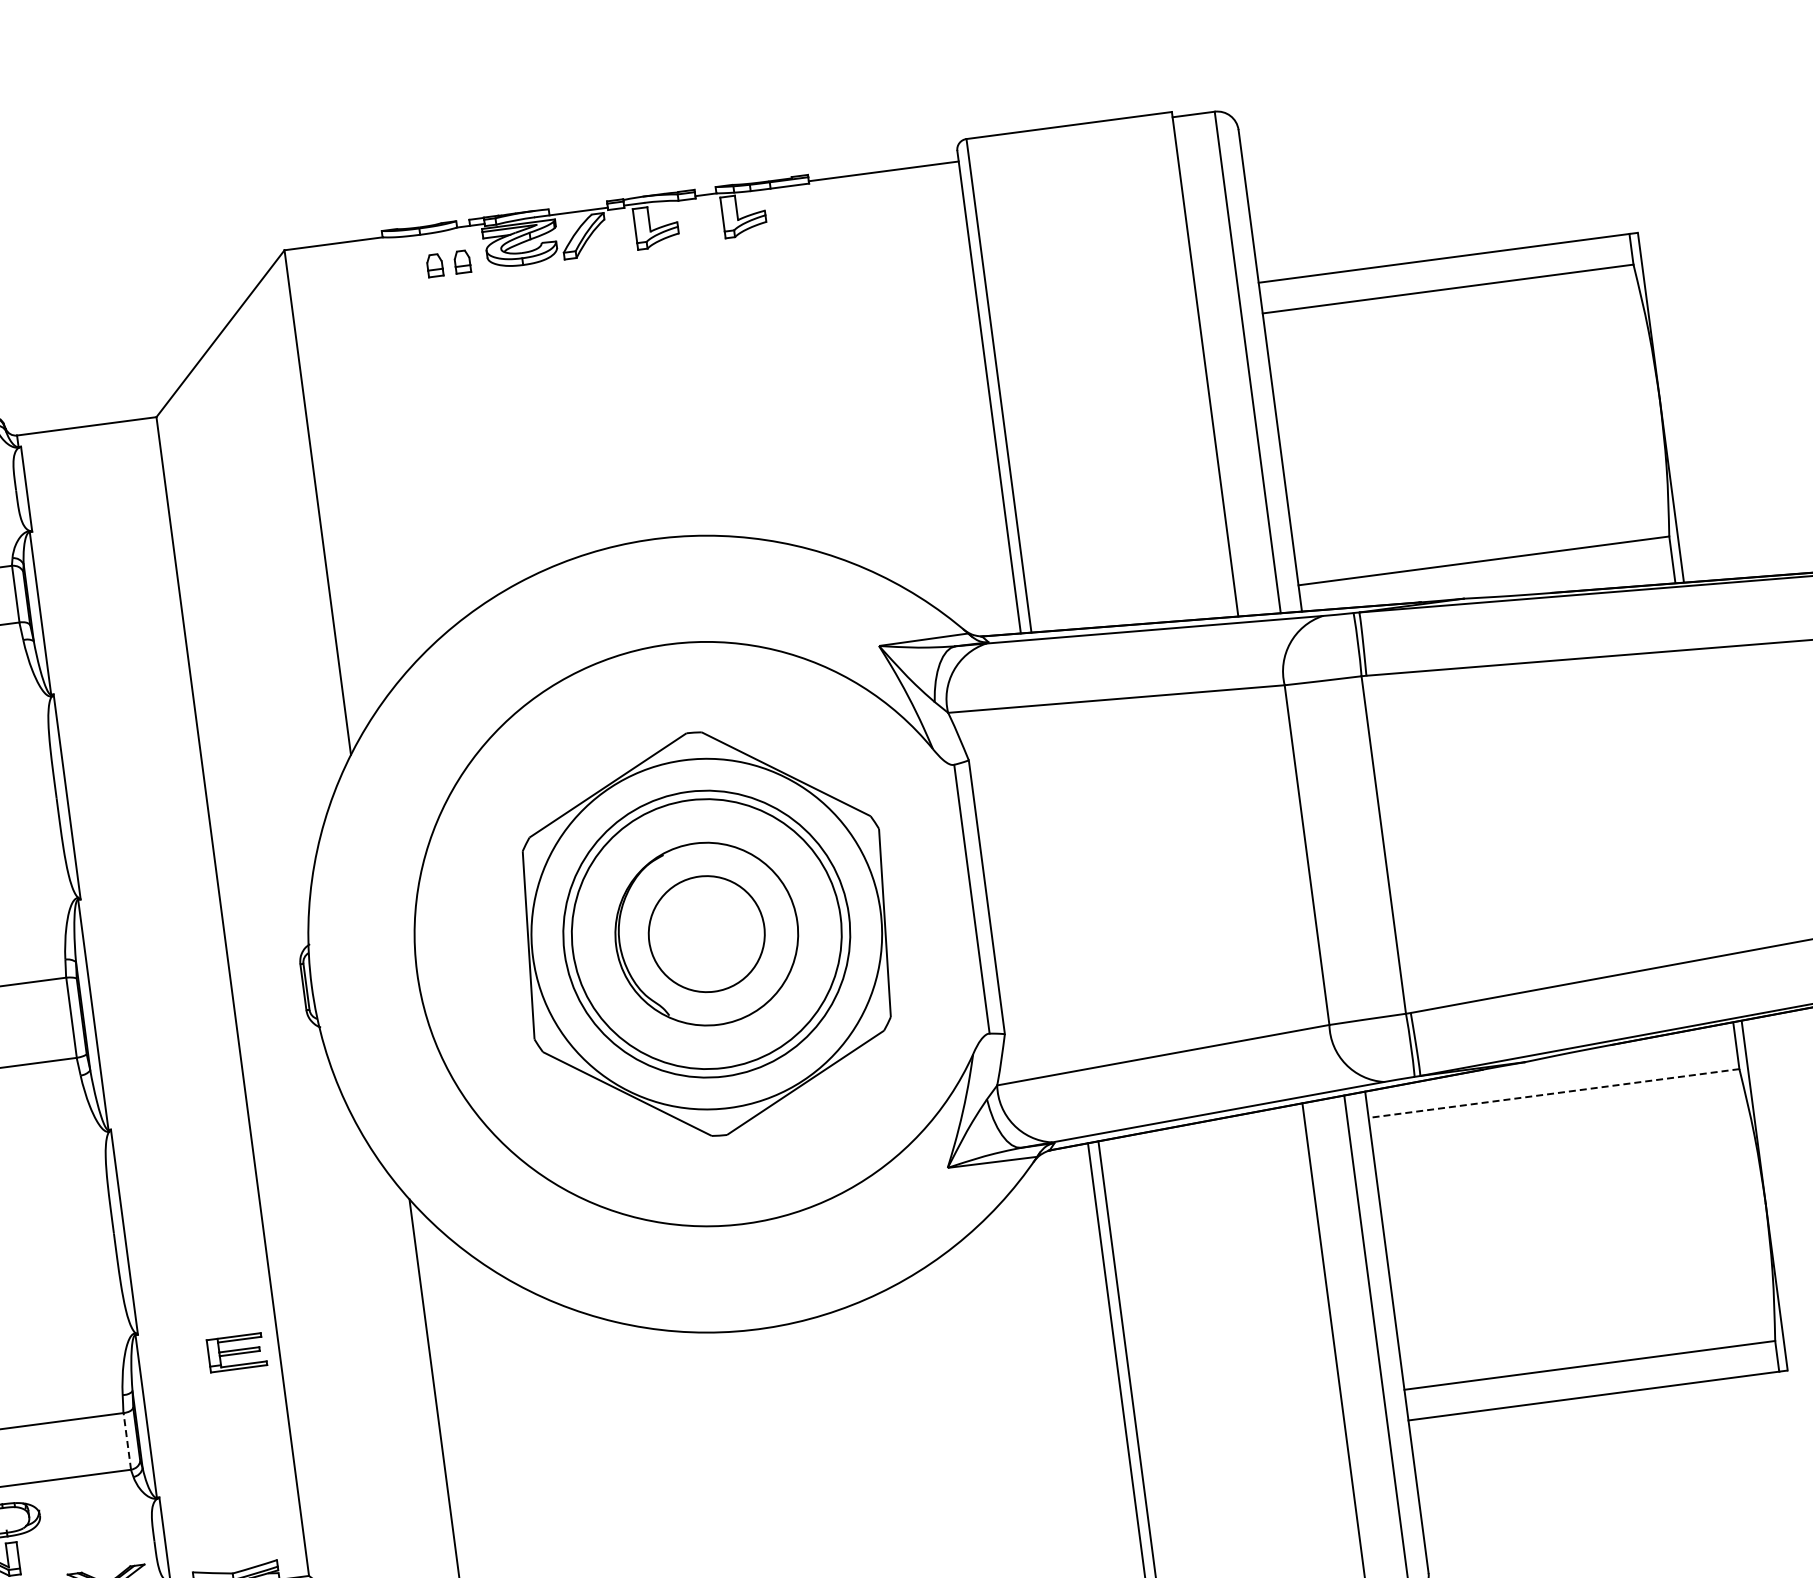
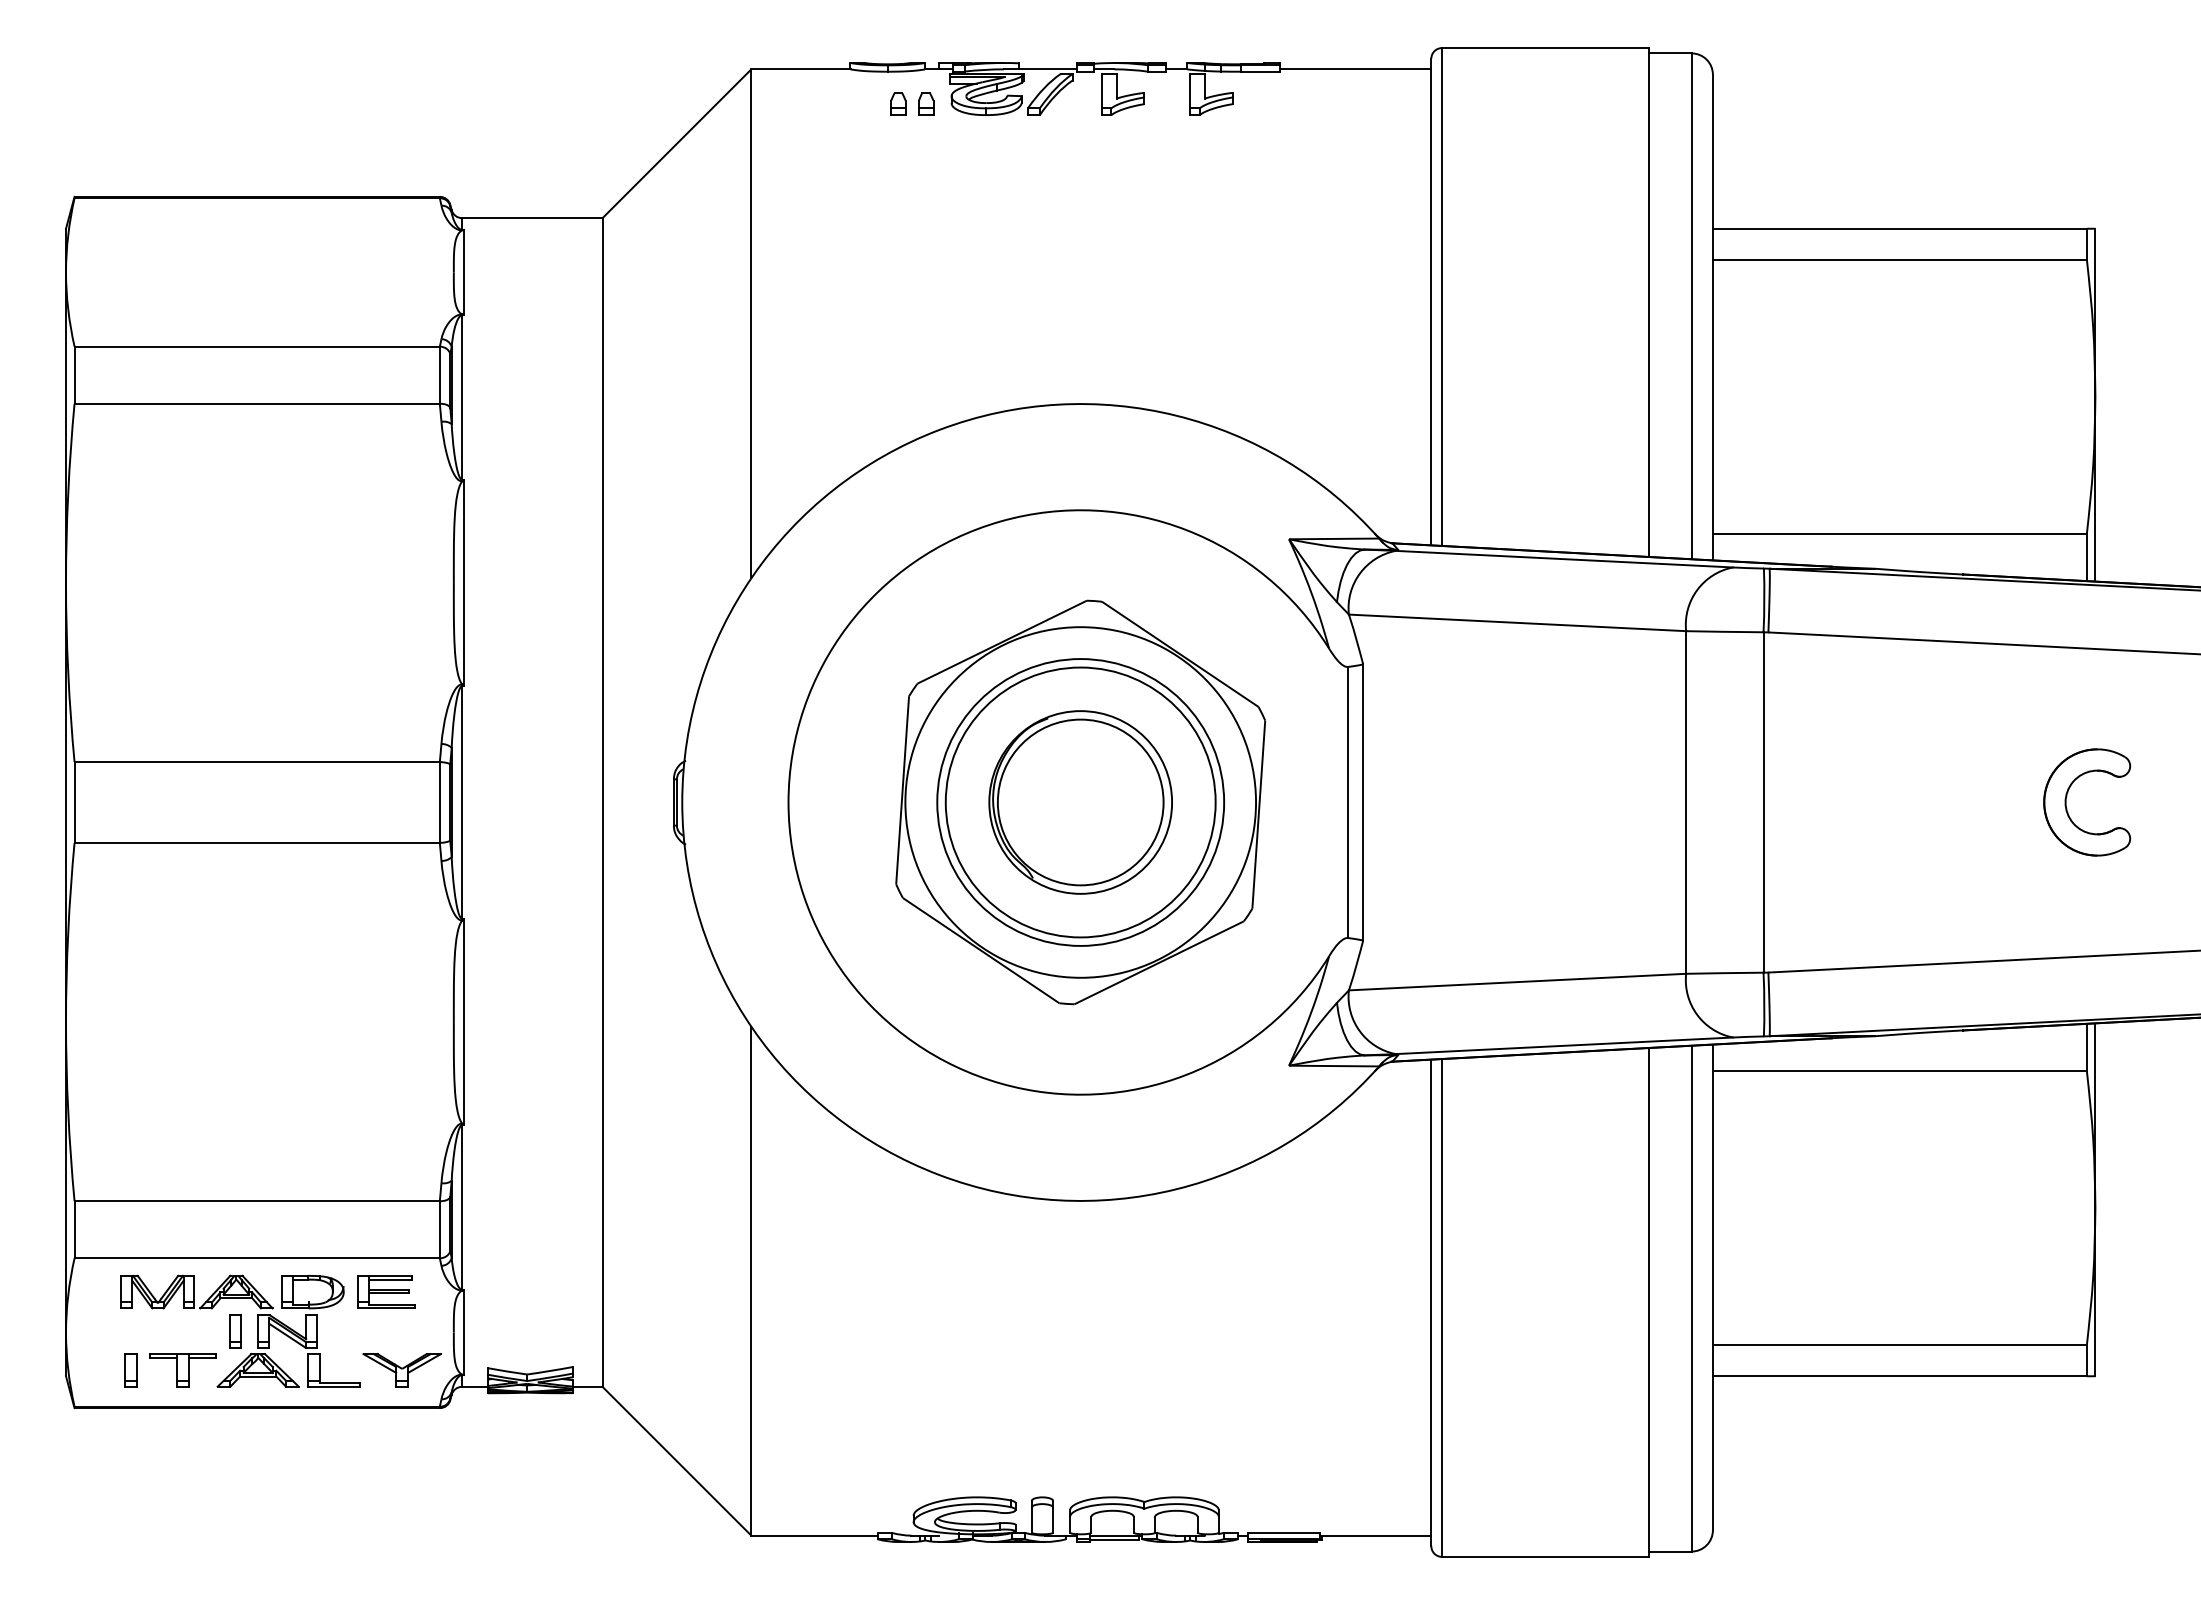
part: (1684, 799) -> (2067, 796), added
circle: (706, 934) -> (1080, 802), size x1.43
line: (1553, 1093) -> (1899, 1071), dashed -> solid
part: (237, 1352) -> (386, 1291), moved
line: (126, 1441) -> (439, 1229), dashed -> solid

